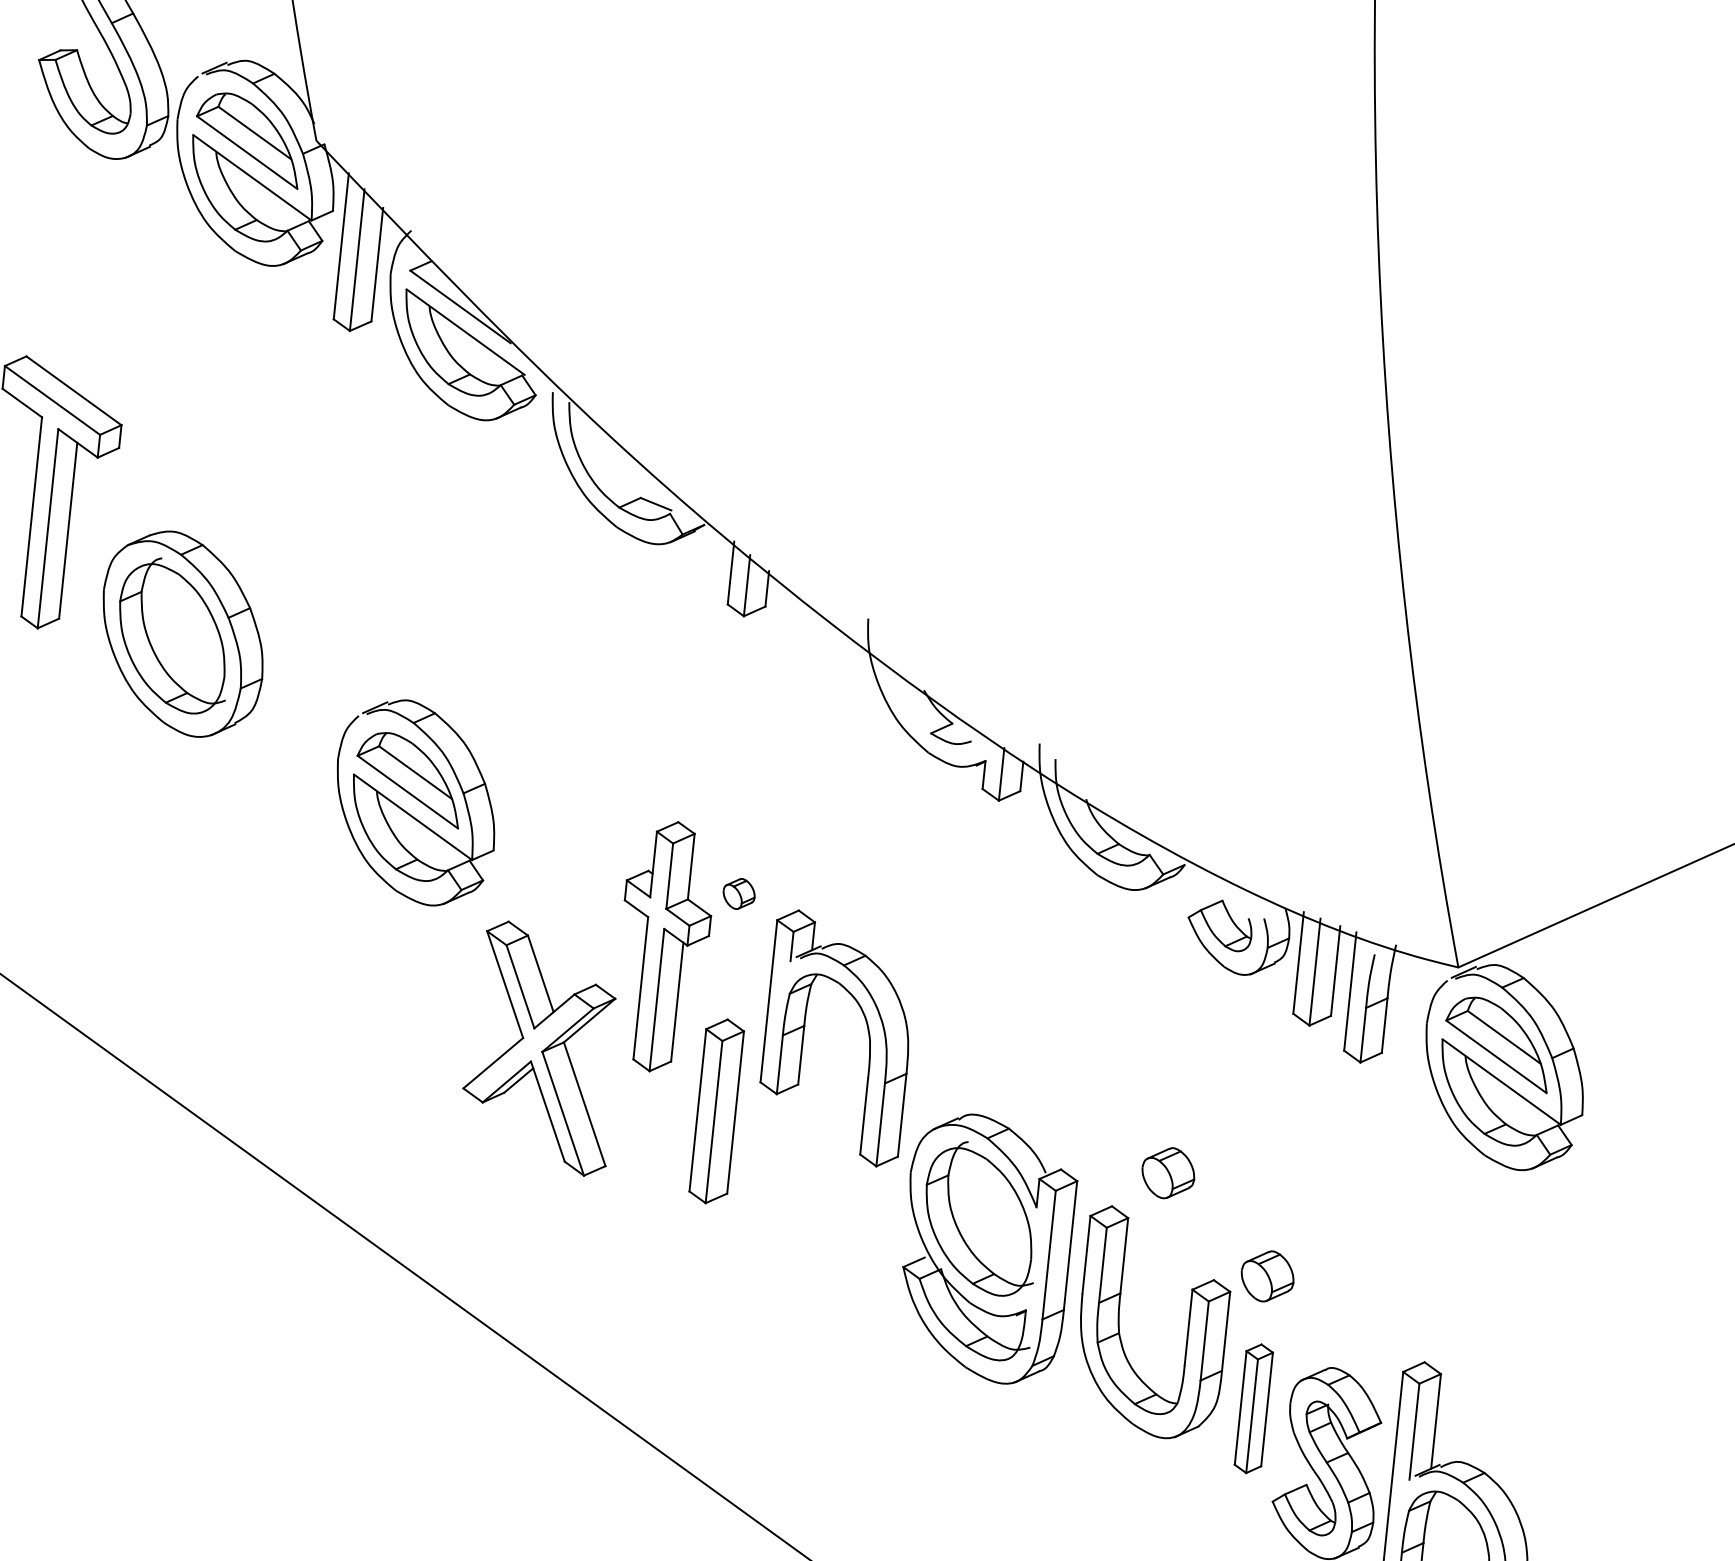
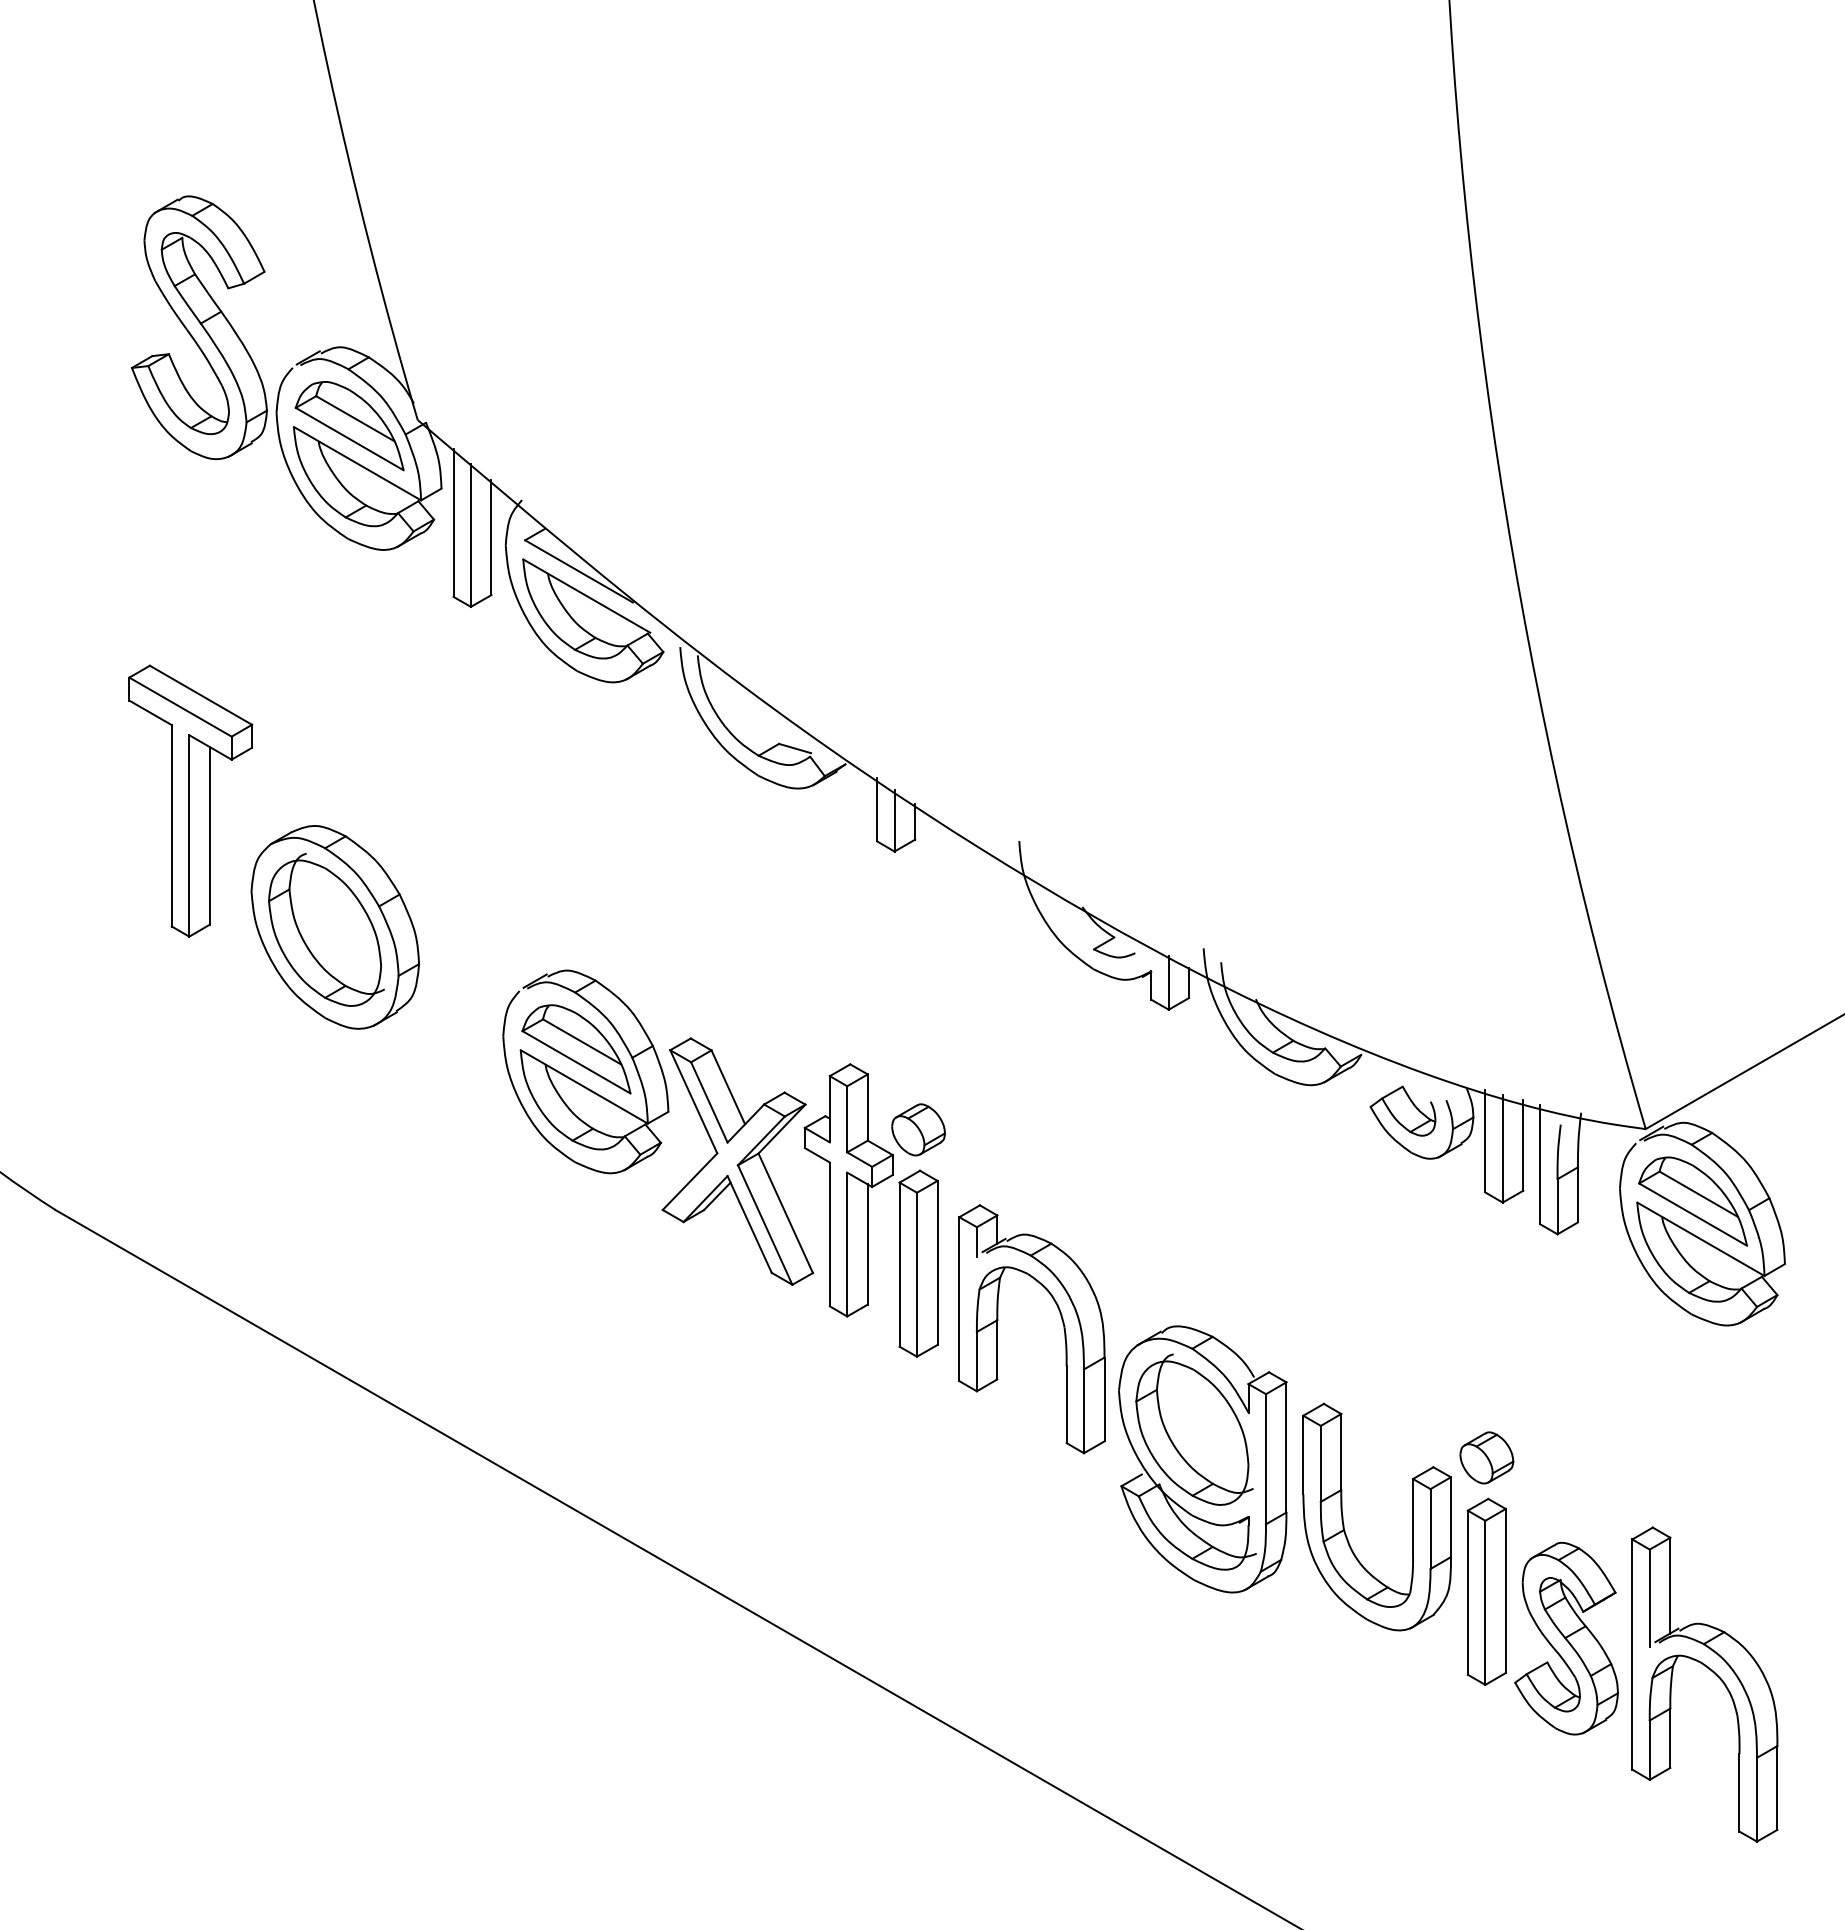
part: (739, 893) -> (918, 1129), size x1.67
part: (867, 1032) -> (1061, 1320), moved
part: (542, 1048) -> (737, 1161), moved
part: (716, 1111) -> (918, 1263), moved
part: (1168, 1172) -> (1376, 1364), removed
part: (1253, 1408) -> (1486, 1591), size x1.43

